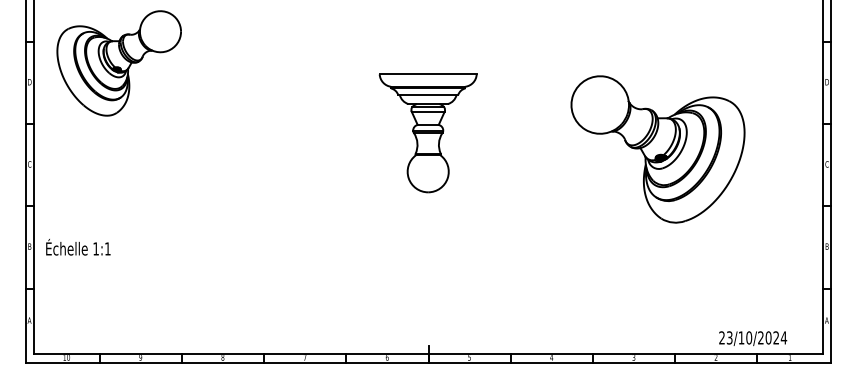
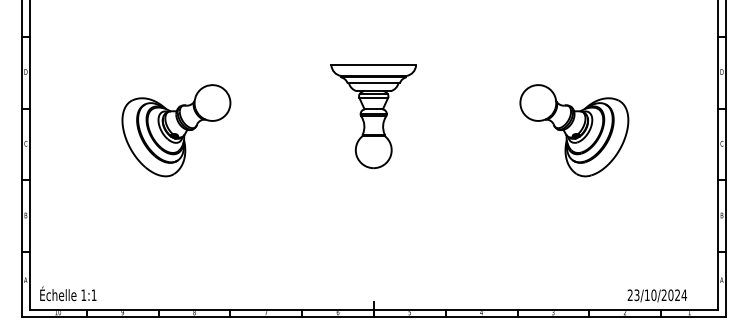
part: (118, 63) -> (175, 130), moved
part: (657, 149) -> (573, 130), size x0.71
text: (78, 247) -> (68, 294), moved

